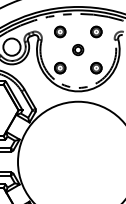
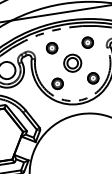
part: (77, 49) -> (71, 62), size x1.67

